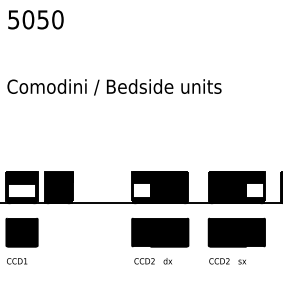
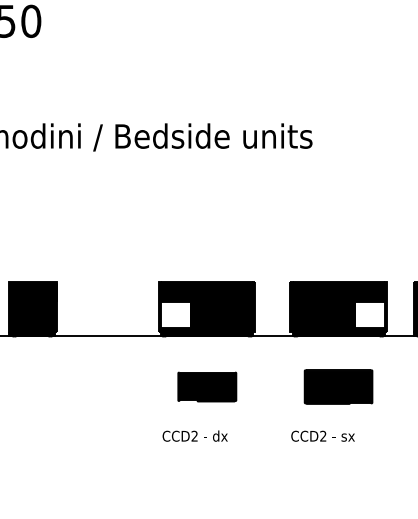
part: (160, 232) -> (207, 386), size x0.6
part: (236, 232) -> (338, 386), size x0.7

